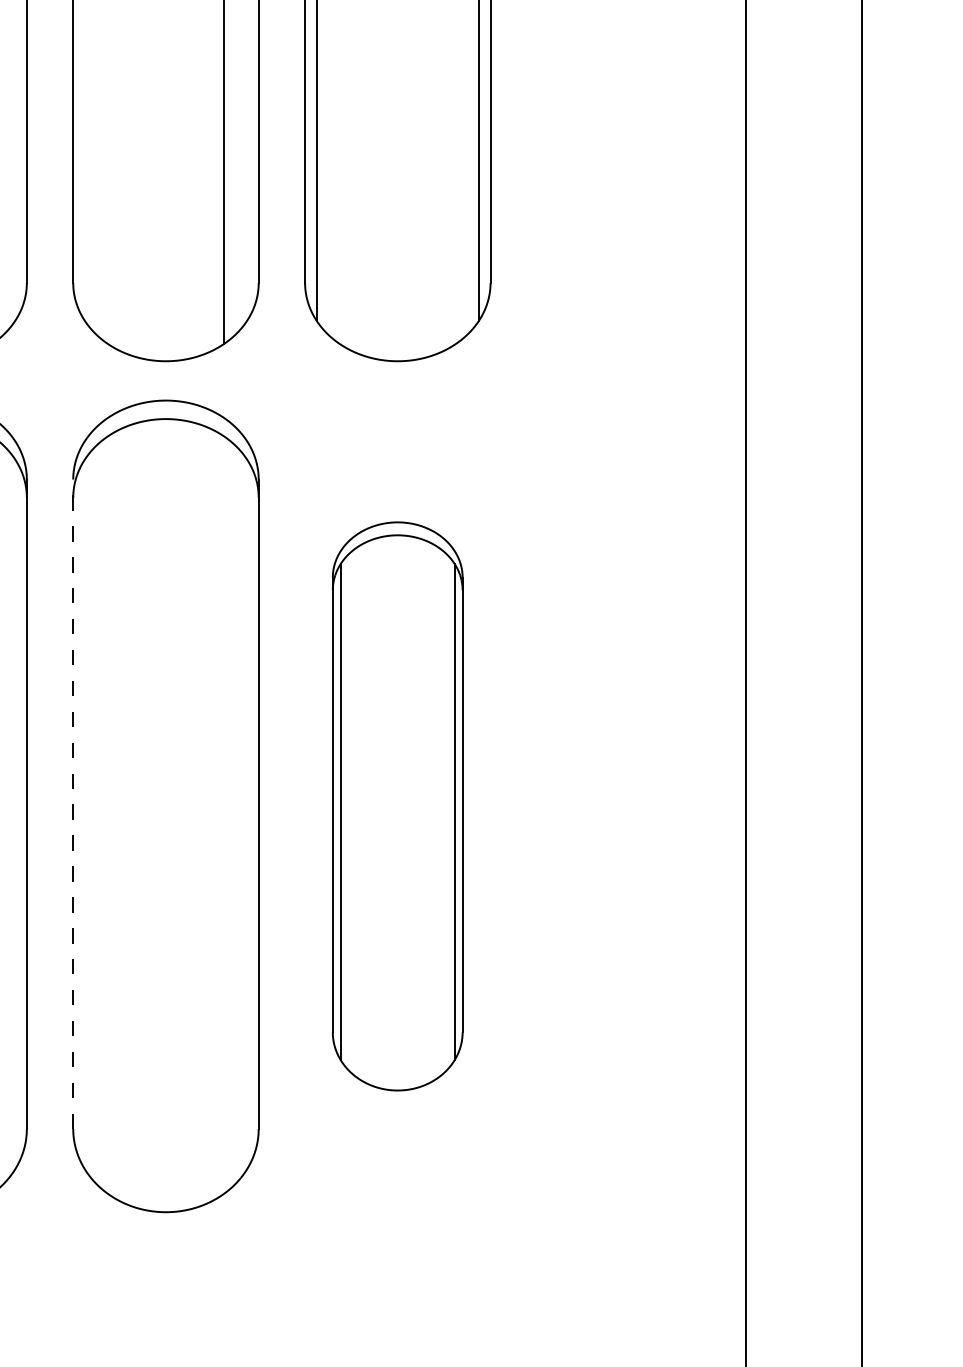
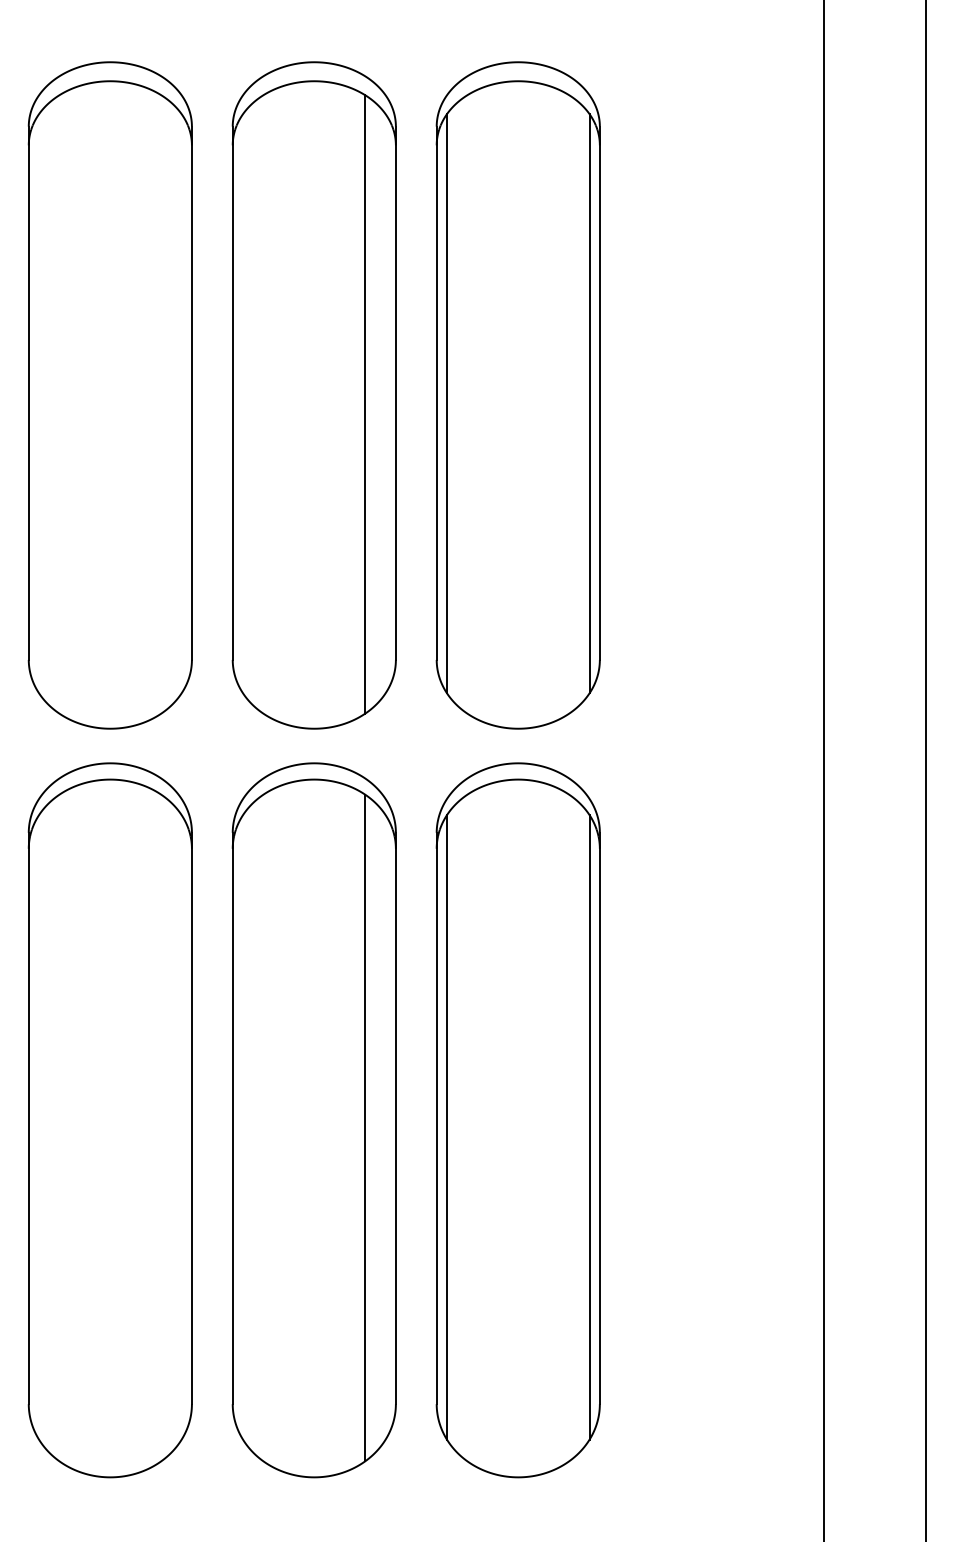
line: (72, 804) -> (232, 1118), dashed -> solid
part: (396, 806) -> (517, 1120), size x1.43
line: (224, 814) -> (365, 1127), added

